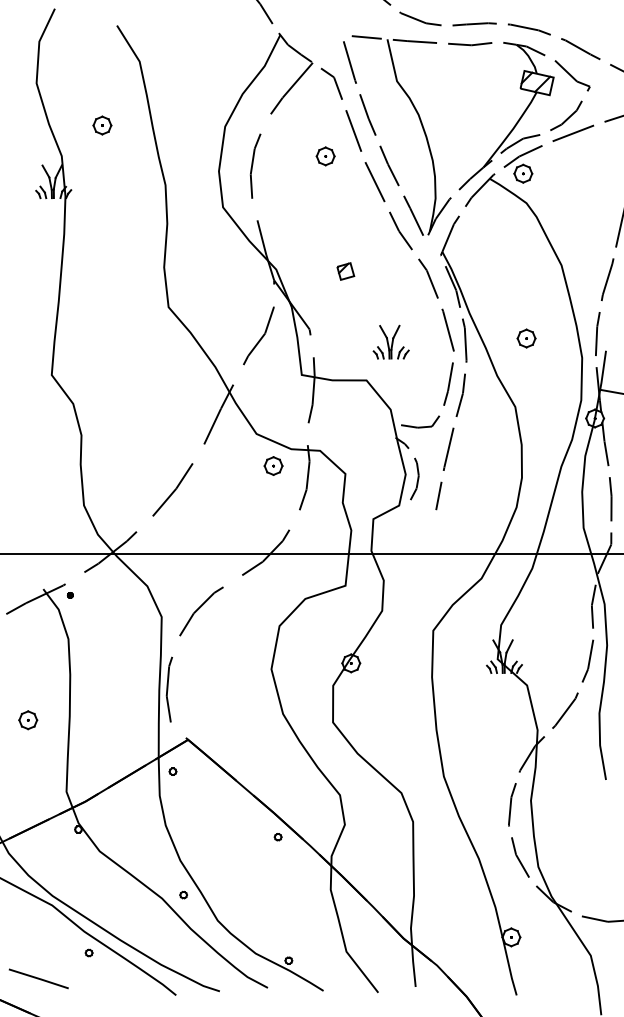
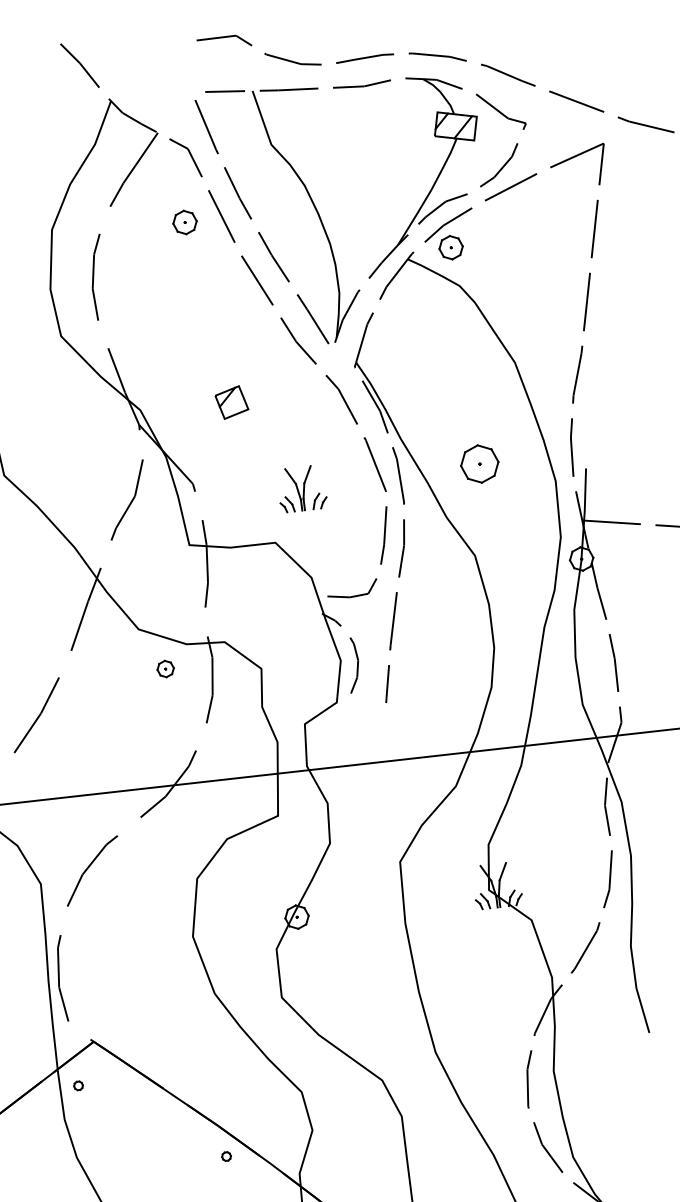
part: (325, 156) -> (184, 222), moved
part: (345, 271) -> (231, 402), size x1.4
part: (526, 338) -> (479, 463), size x1.6
part: (273, 465) -> (165, 668), size x0.7

